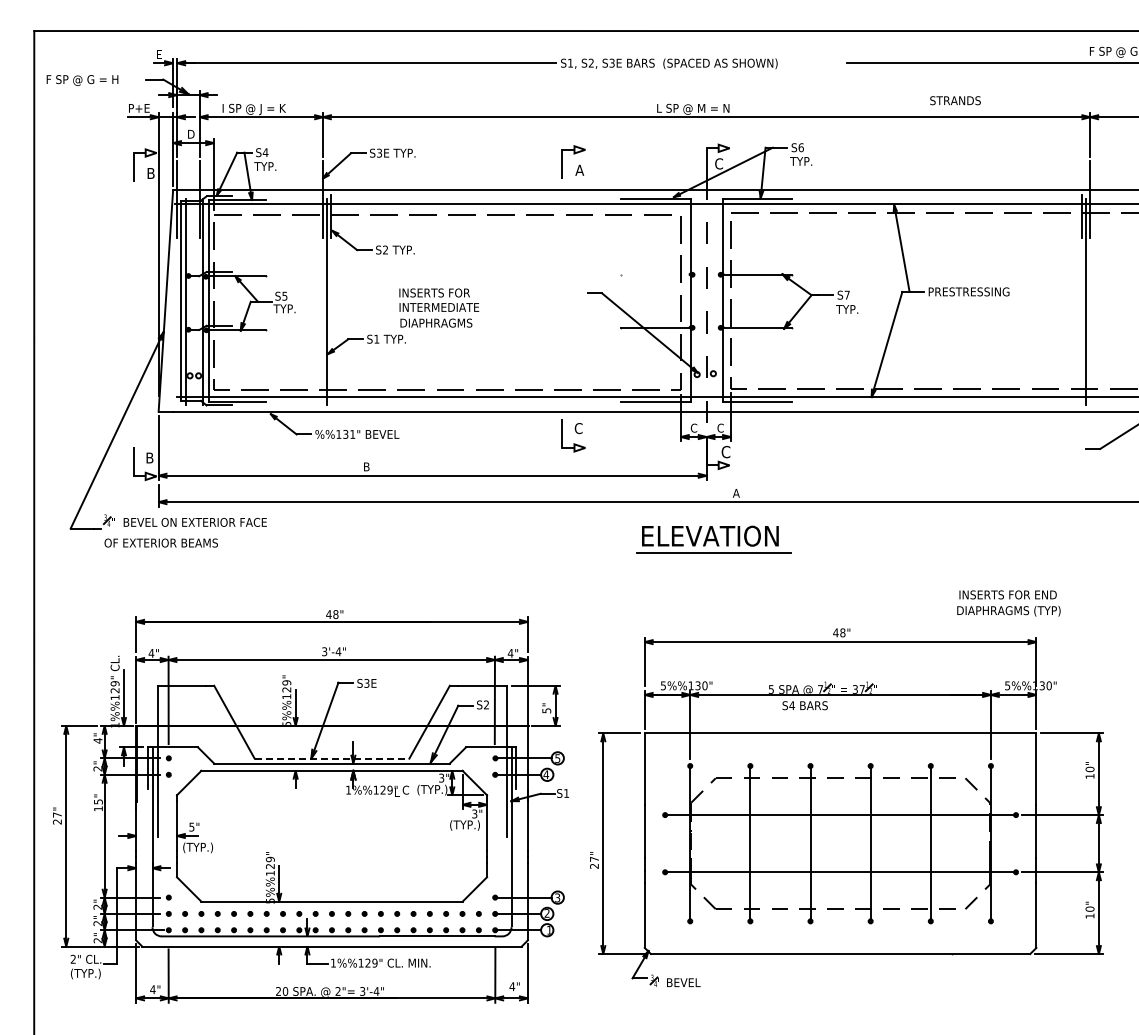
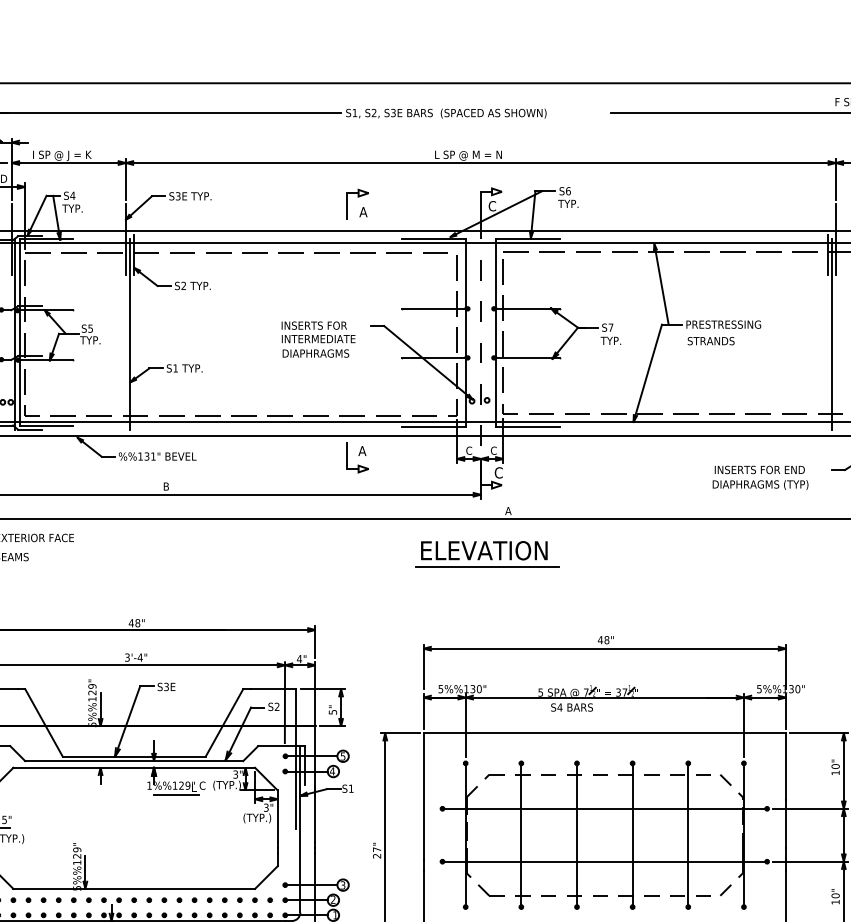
text: (955, 100) -> (711, 340), moved
line: (655, 274) -> (433, 308), added
text: (439, 307) -> (318, 339), moved
text: (578, 428) -> (362, 451), C -> A
text: (1008, 603) -> (760, 477), moved
line: (332, 758) -> (134, 756), dashed -> solid
line: (377, 799) -> (176, 794), added

